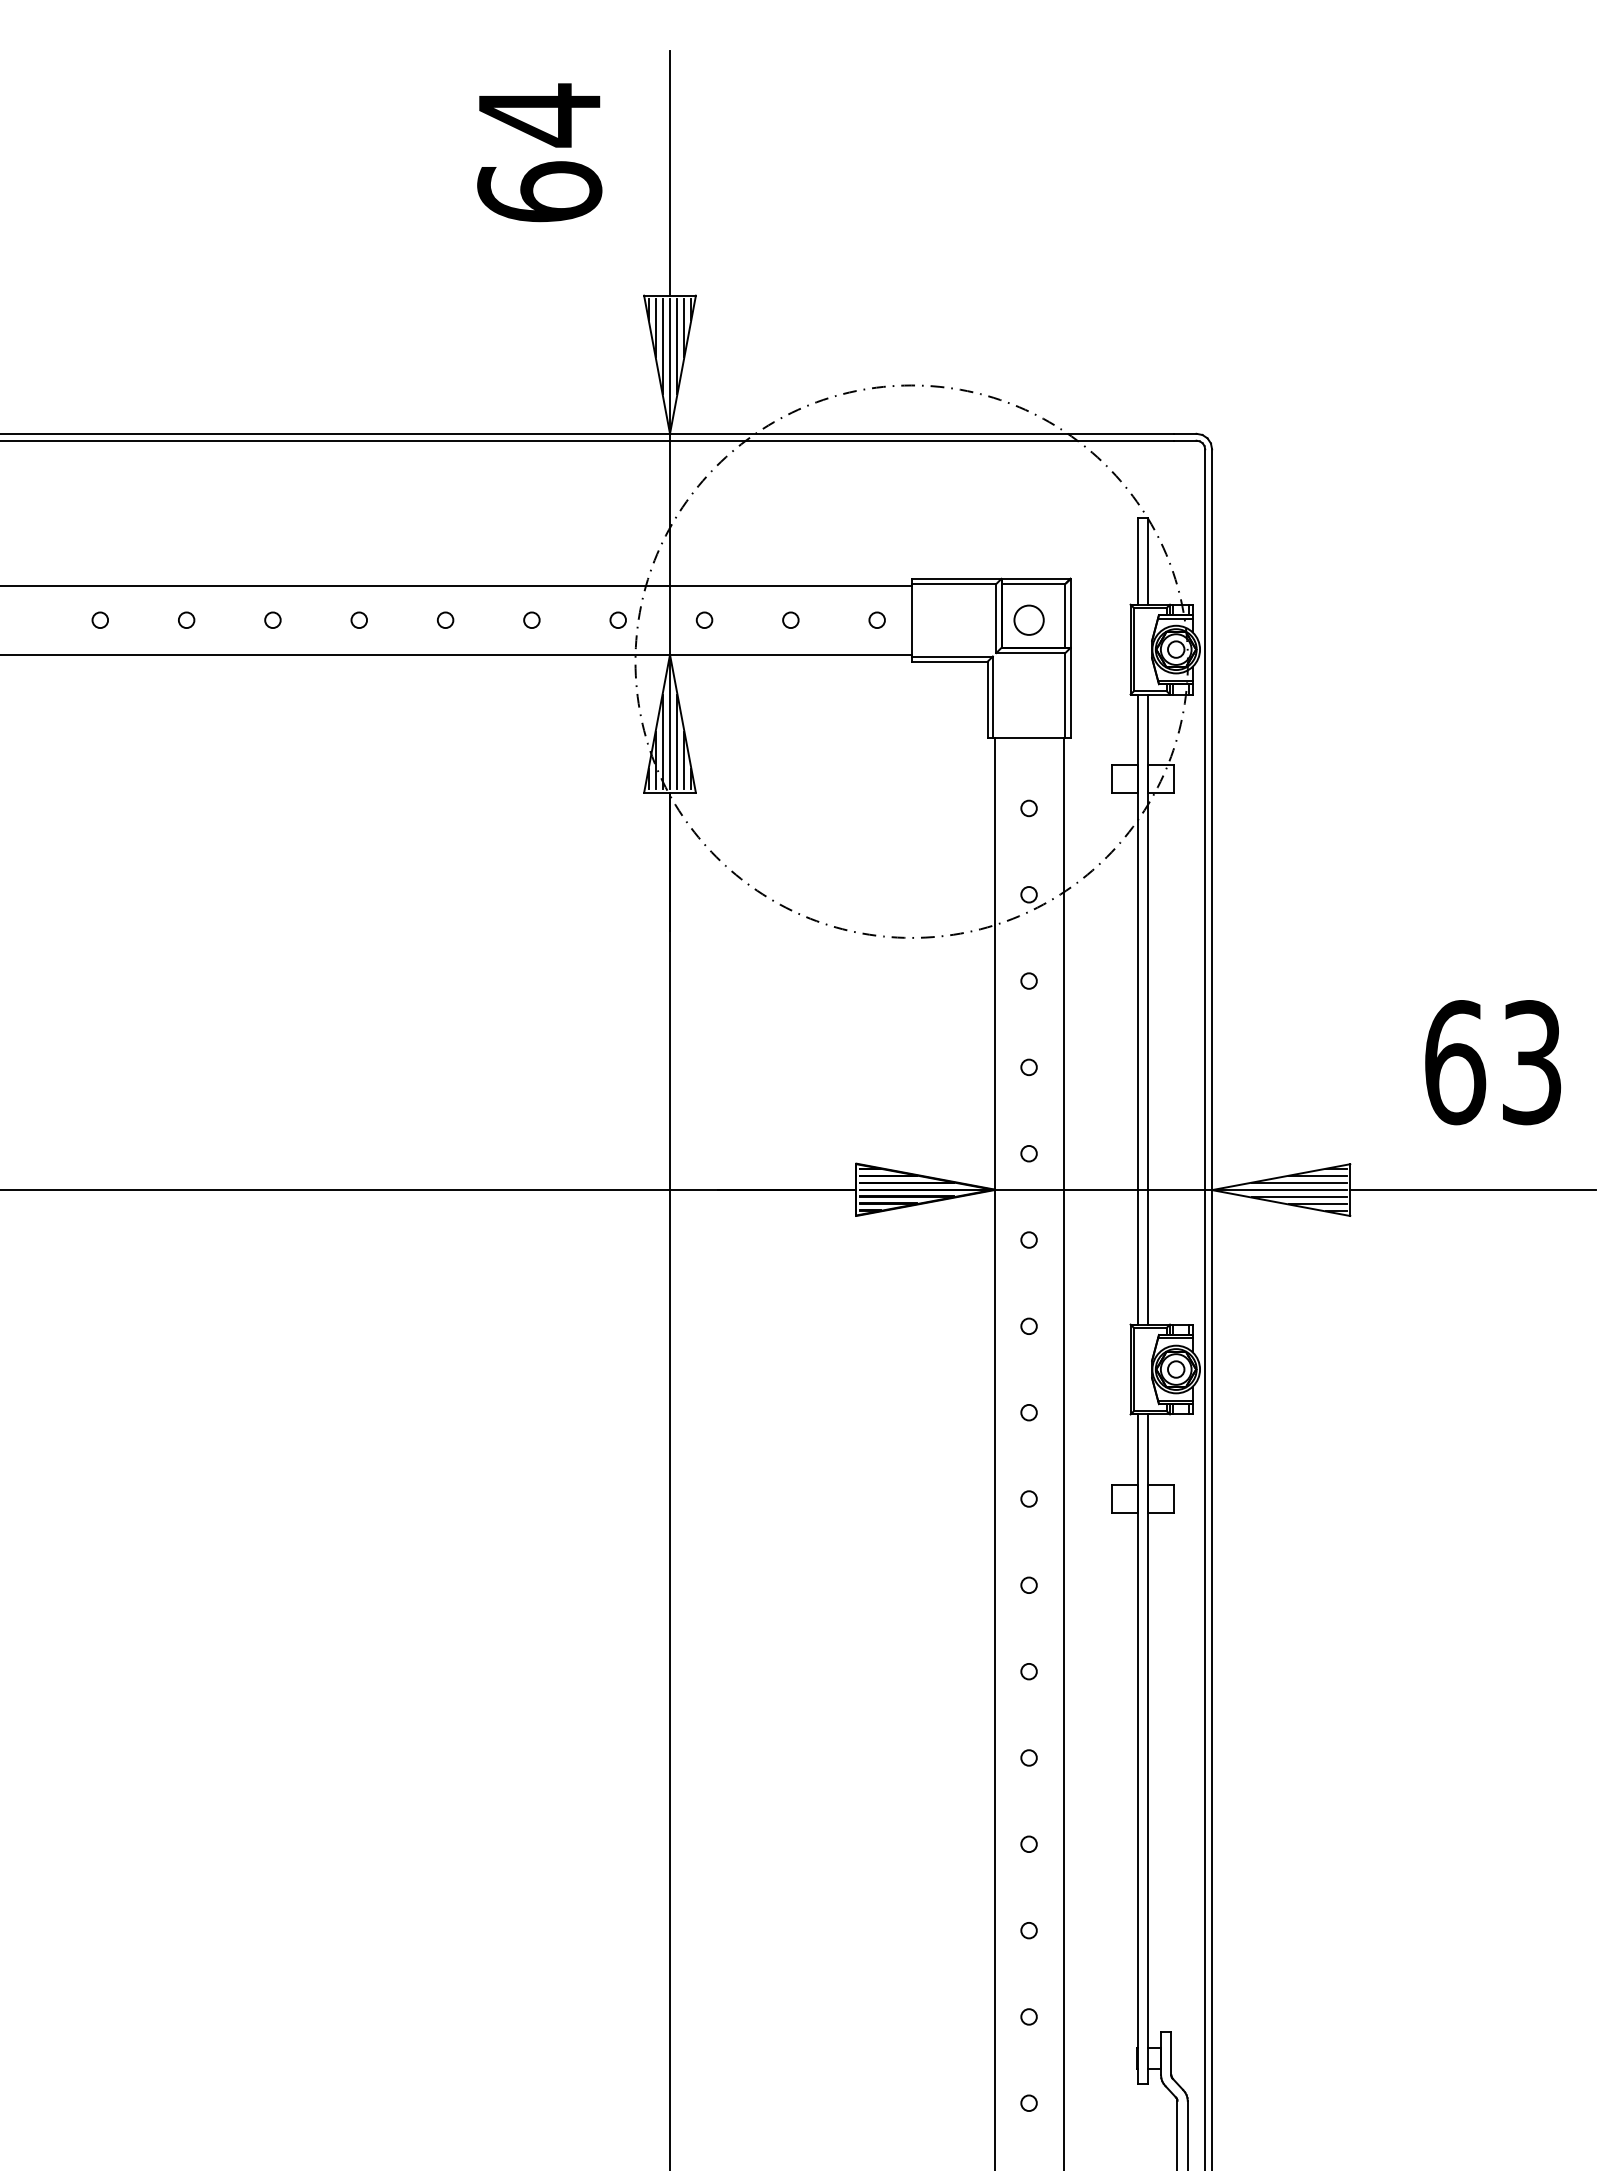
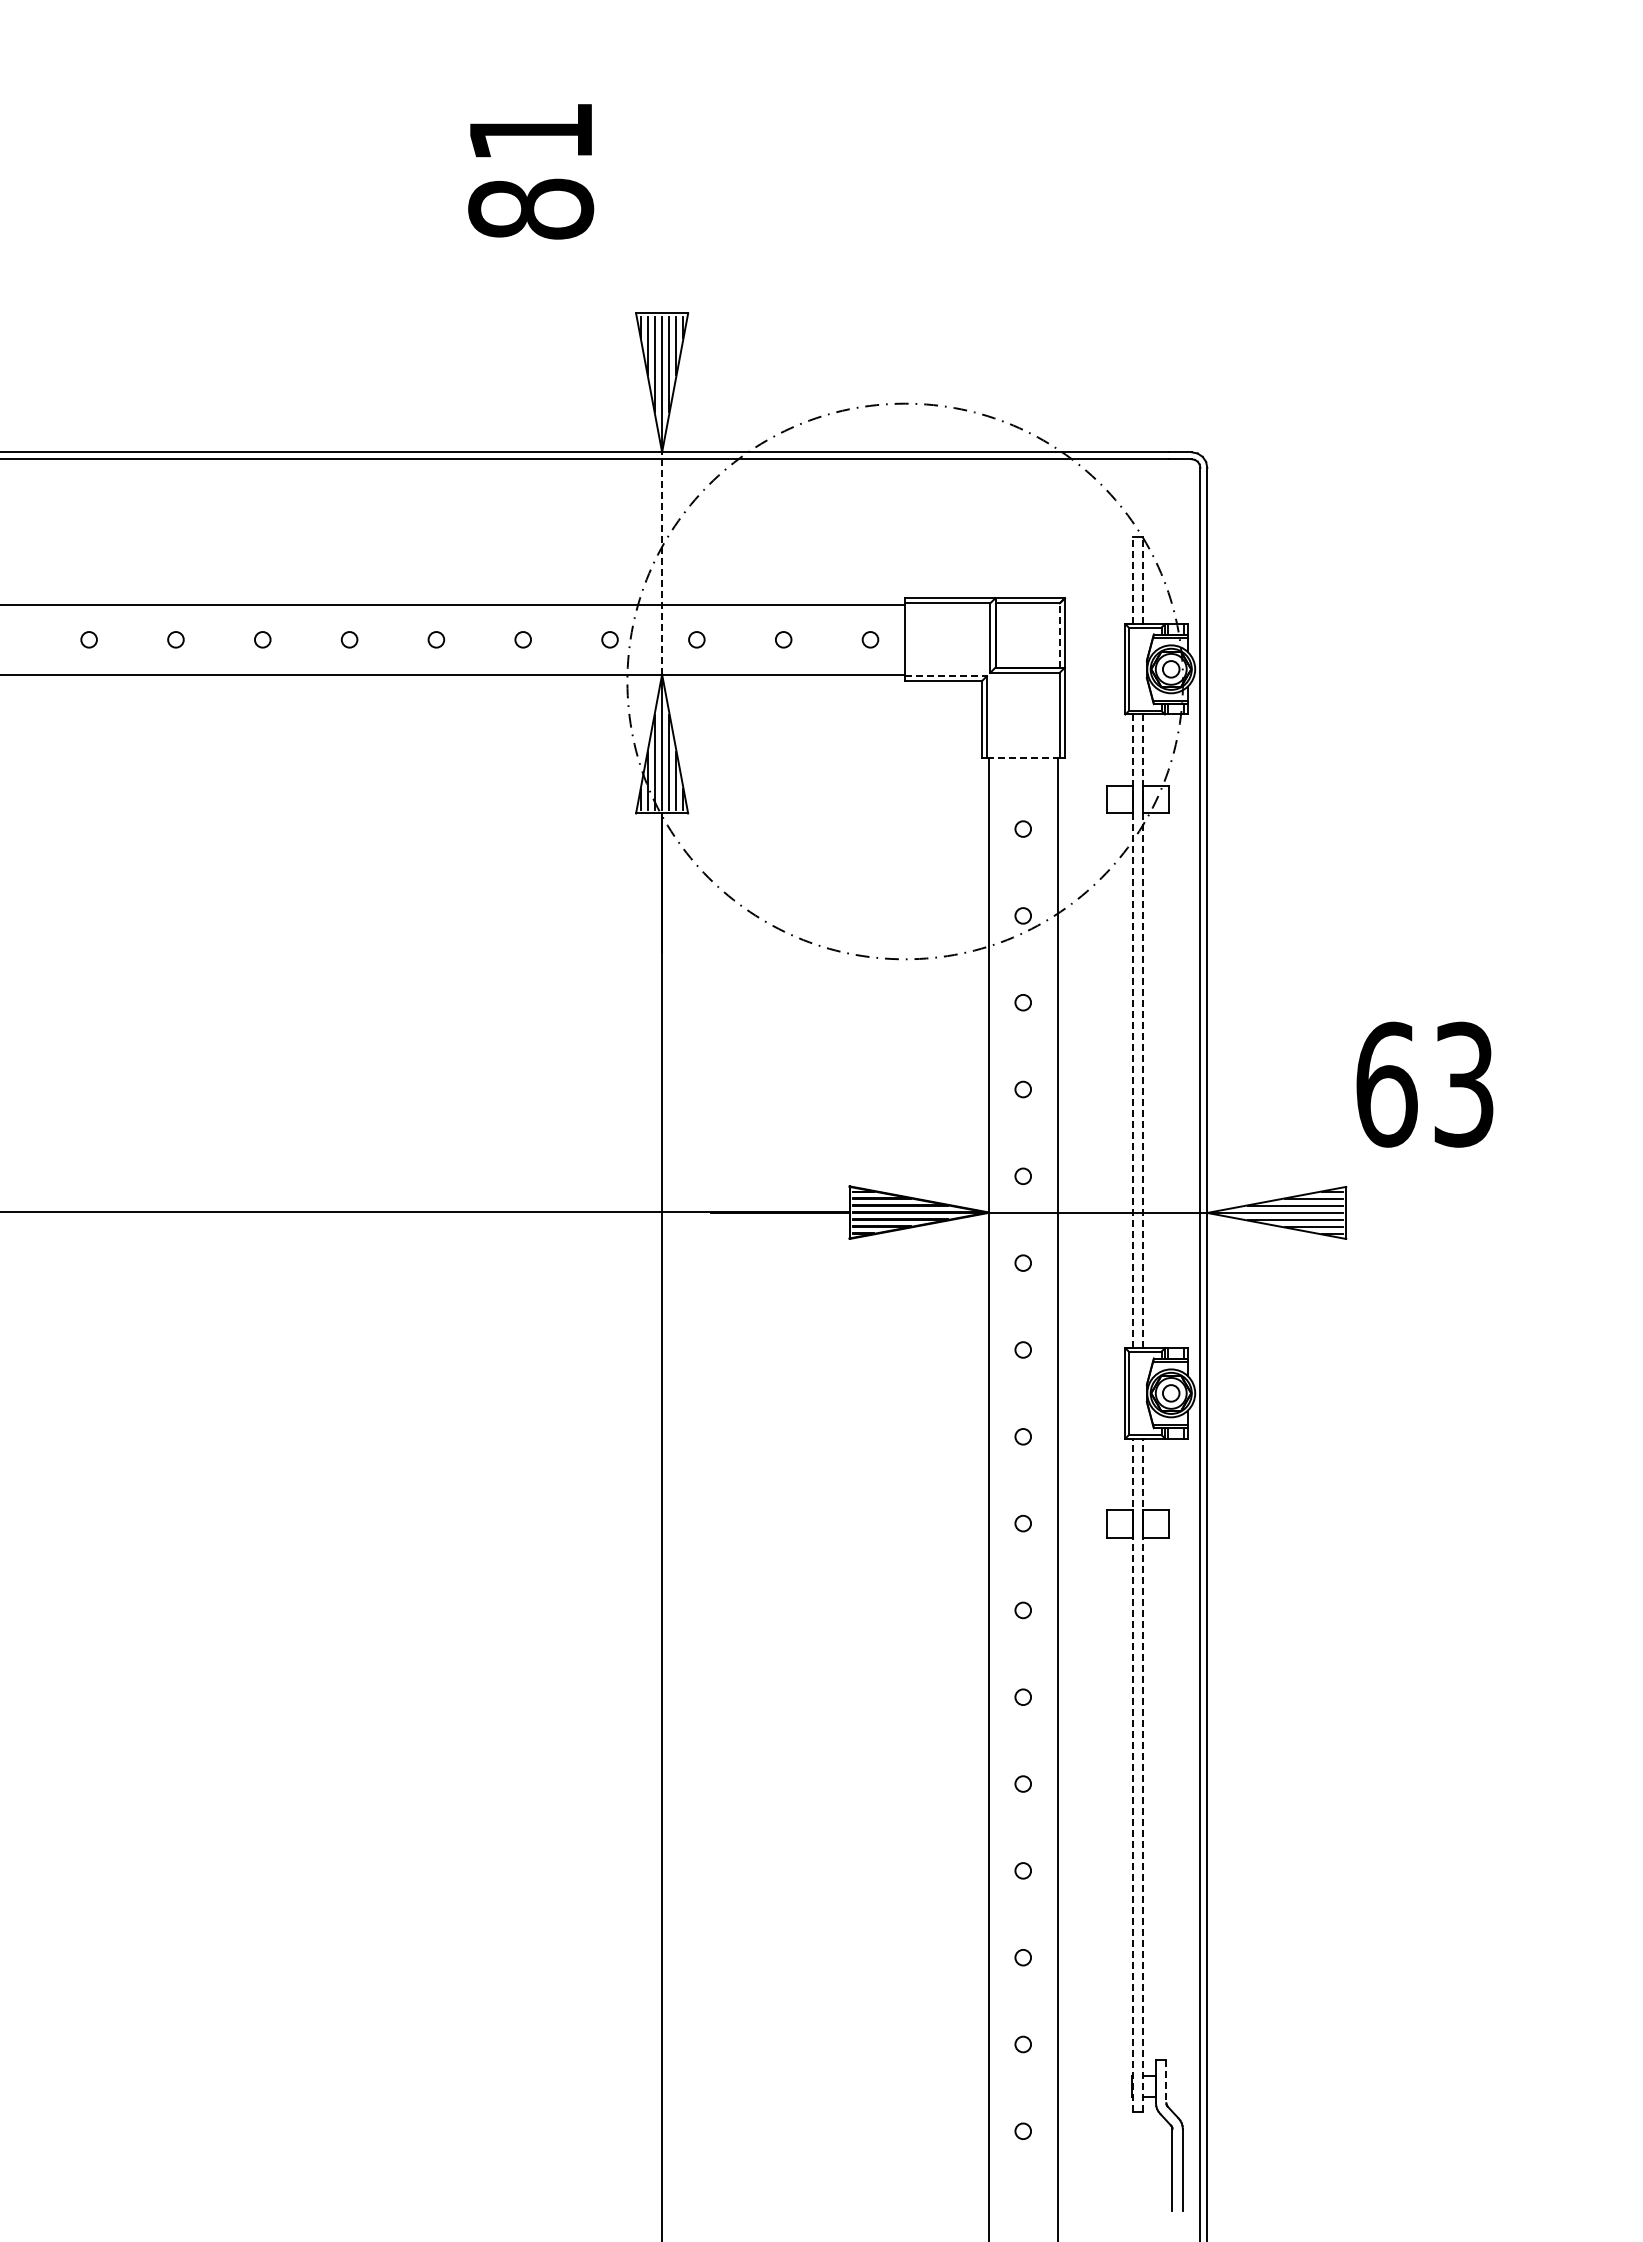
text: (540, 152) -> (531, 169), 64 -> 81
line: (670, 173) -> (662, 190), removed
line: (670, 543) -> (662, 562), solid -> dashed
line: (1137, 561) -> (1132, 580), solid -> dashed
line: (1148, 561) -> (1143, 580), solid -> dashed
line: (1065, 615) -> (1059, 635), solid -> dashed
circle: (1028, 619) -> (1022, 639), removed
line: (952, 656) -> (946, 676), solid -> dashed
line: (1028, 737) -> (1022, 757), solid -> dashed
line: (1137, 1009) -> (1132, 1031), solid -> dashed
line: (1148, 1009) -> (1143, 1031), solid -> dashed
text: (1492, 1062) -> (1424, 1084), moved
line: (1472, 1189) -> (1469, 1212), removed
line: (1137, 1749) -> (1132, 1775), solid -> dashed
line: (1148, 1749) -> (1143, 1775), solid -> dashed
line: (1171, 2054) -> (1166, 2082), solid -> dashed

